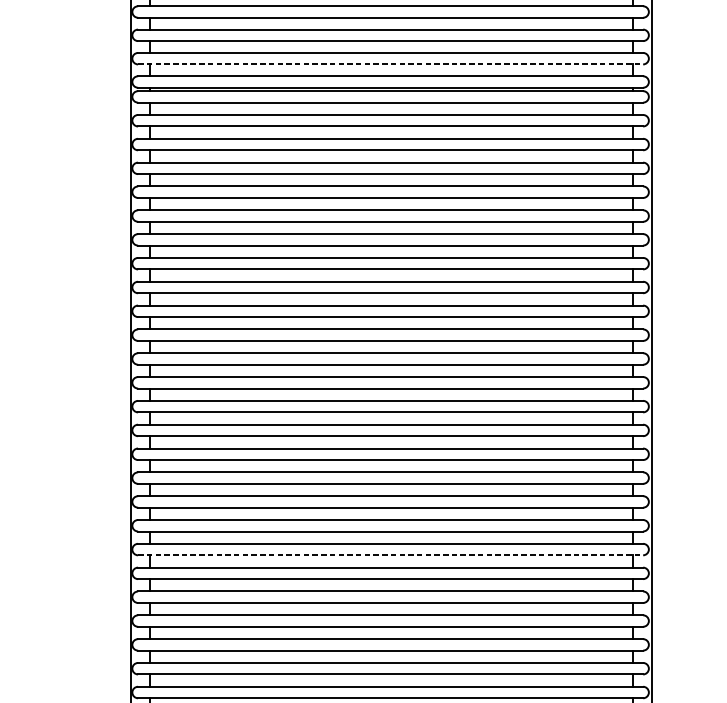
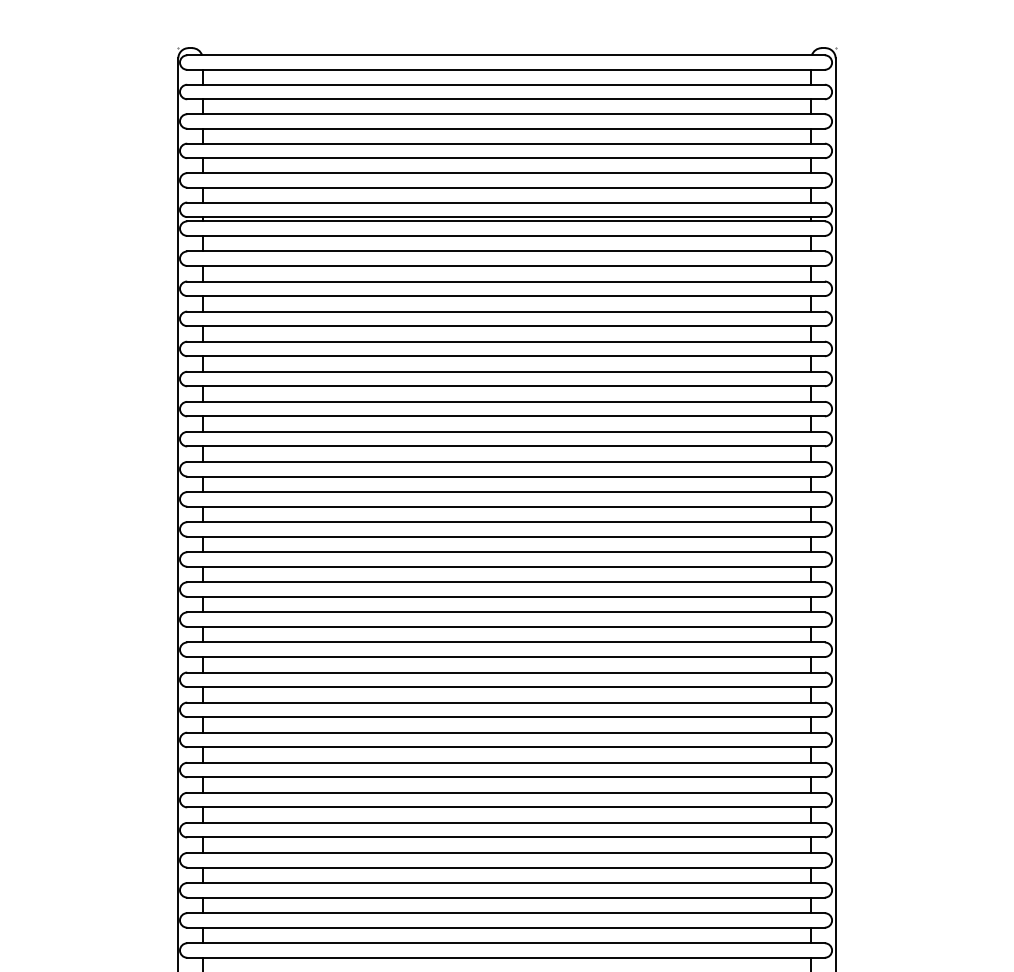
line: (390, 64) -> (506, 187), dashed -> solid
line: (390, 555) -> (506, 807), dashed -> solid

